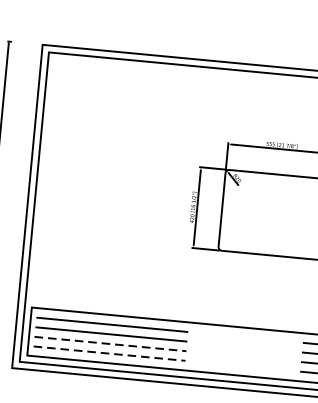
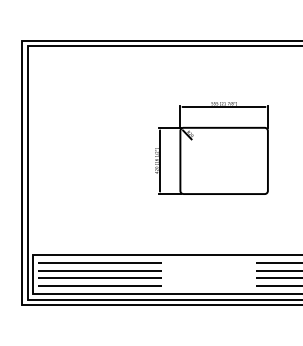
line: (111, 344) -> (100, 278), dashed -> solid
line: (110, 353) -> (100, 286), dashed -> solid

